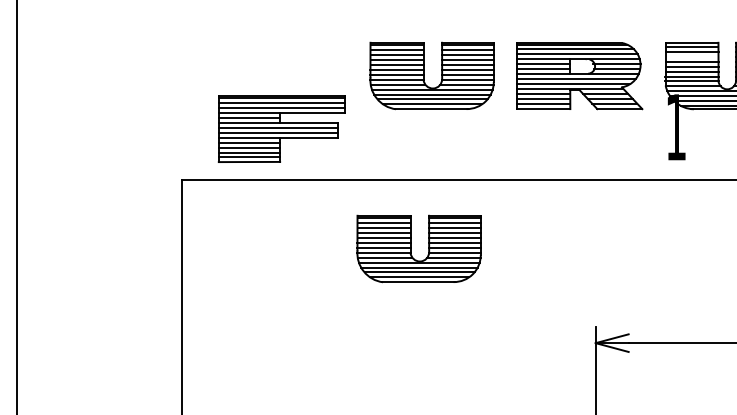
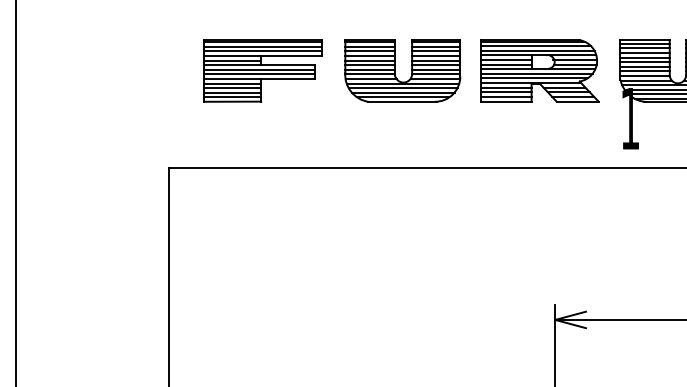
line: (691, 56) -> (644, 52), added
part: (281, 128) -> (262, 70), moved
part: (411, 248) -> (383, 231), removed

